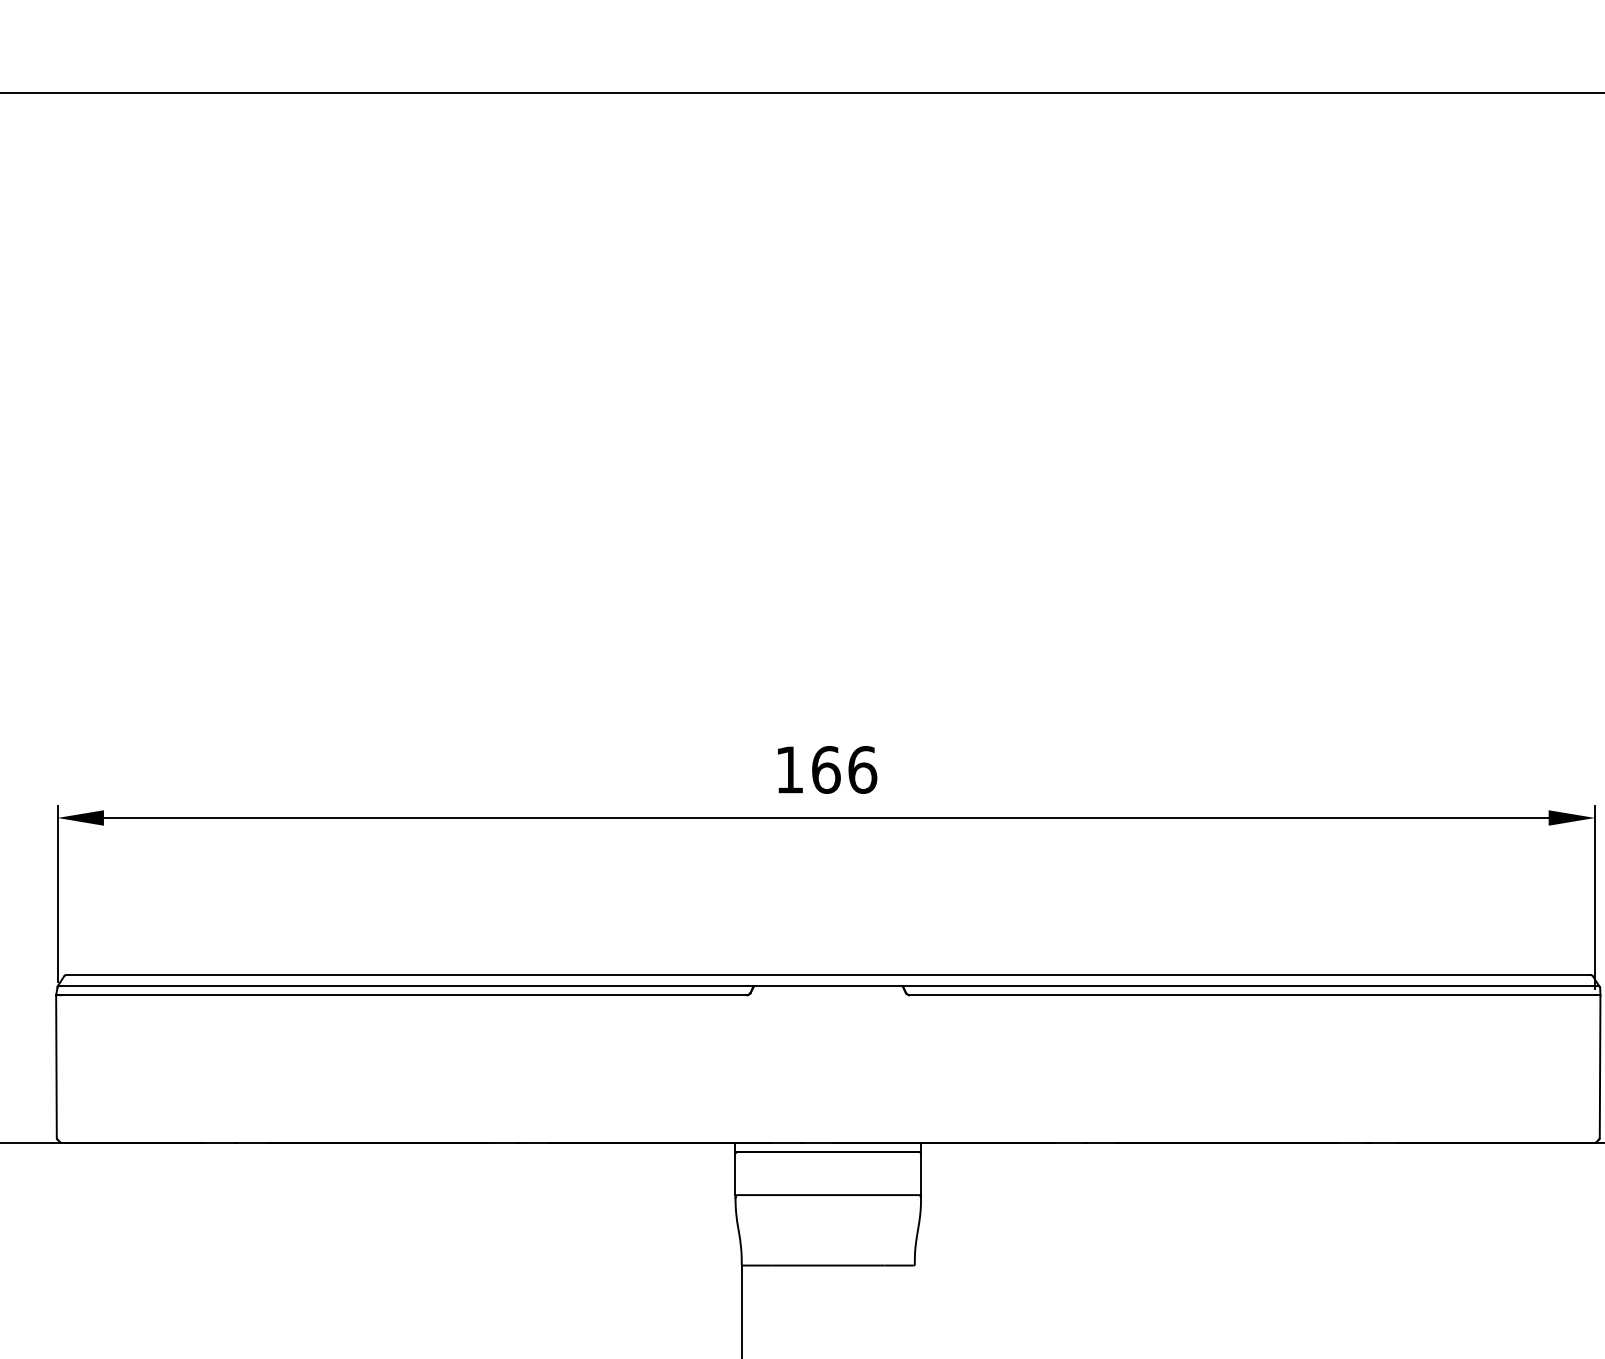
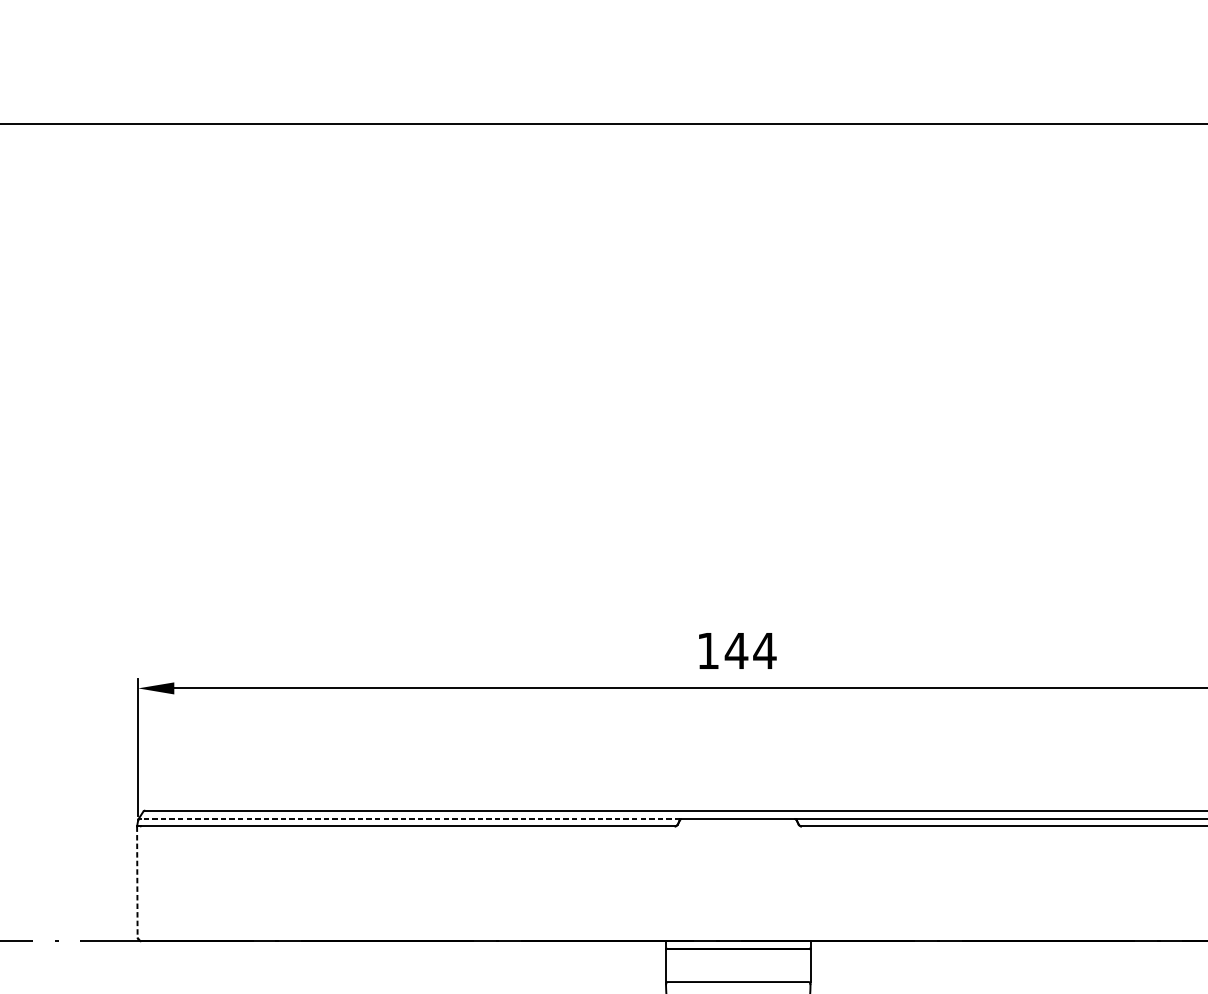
text: (843, 769) -> (750, 650), 166 -> 144
line: (407, 986) -> (410, 819), solid -> dashed
line: (56, 1067) -> (137, 882), solid -> dashed

